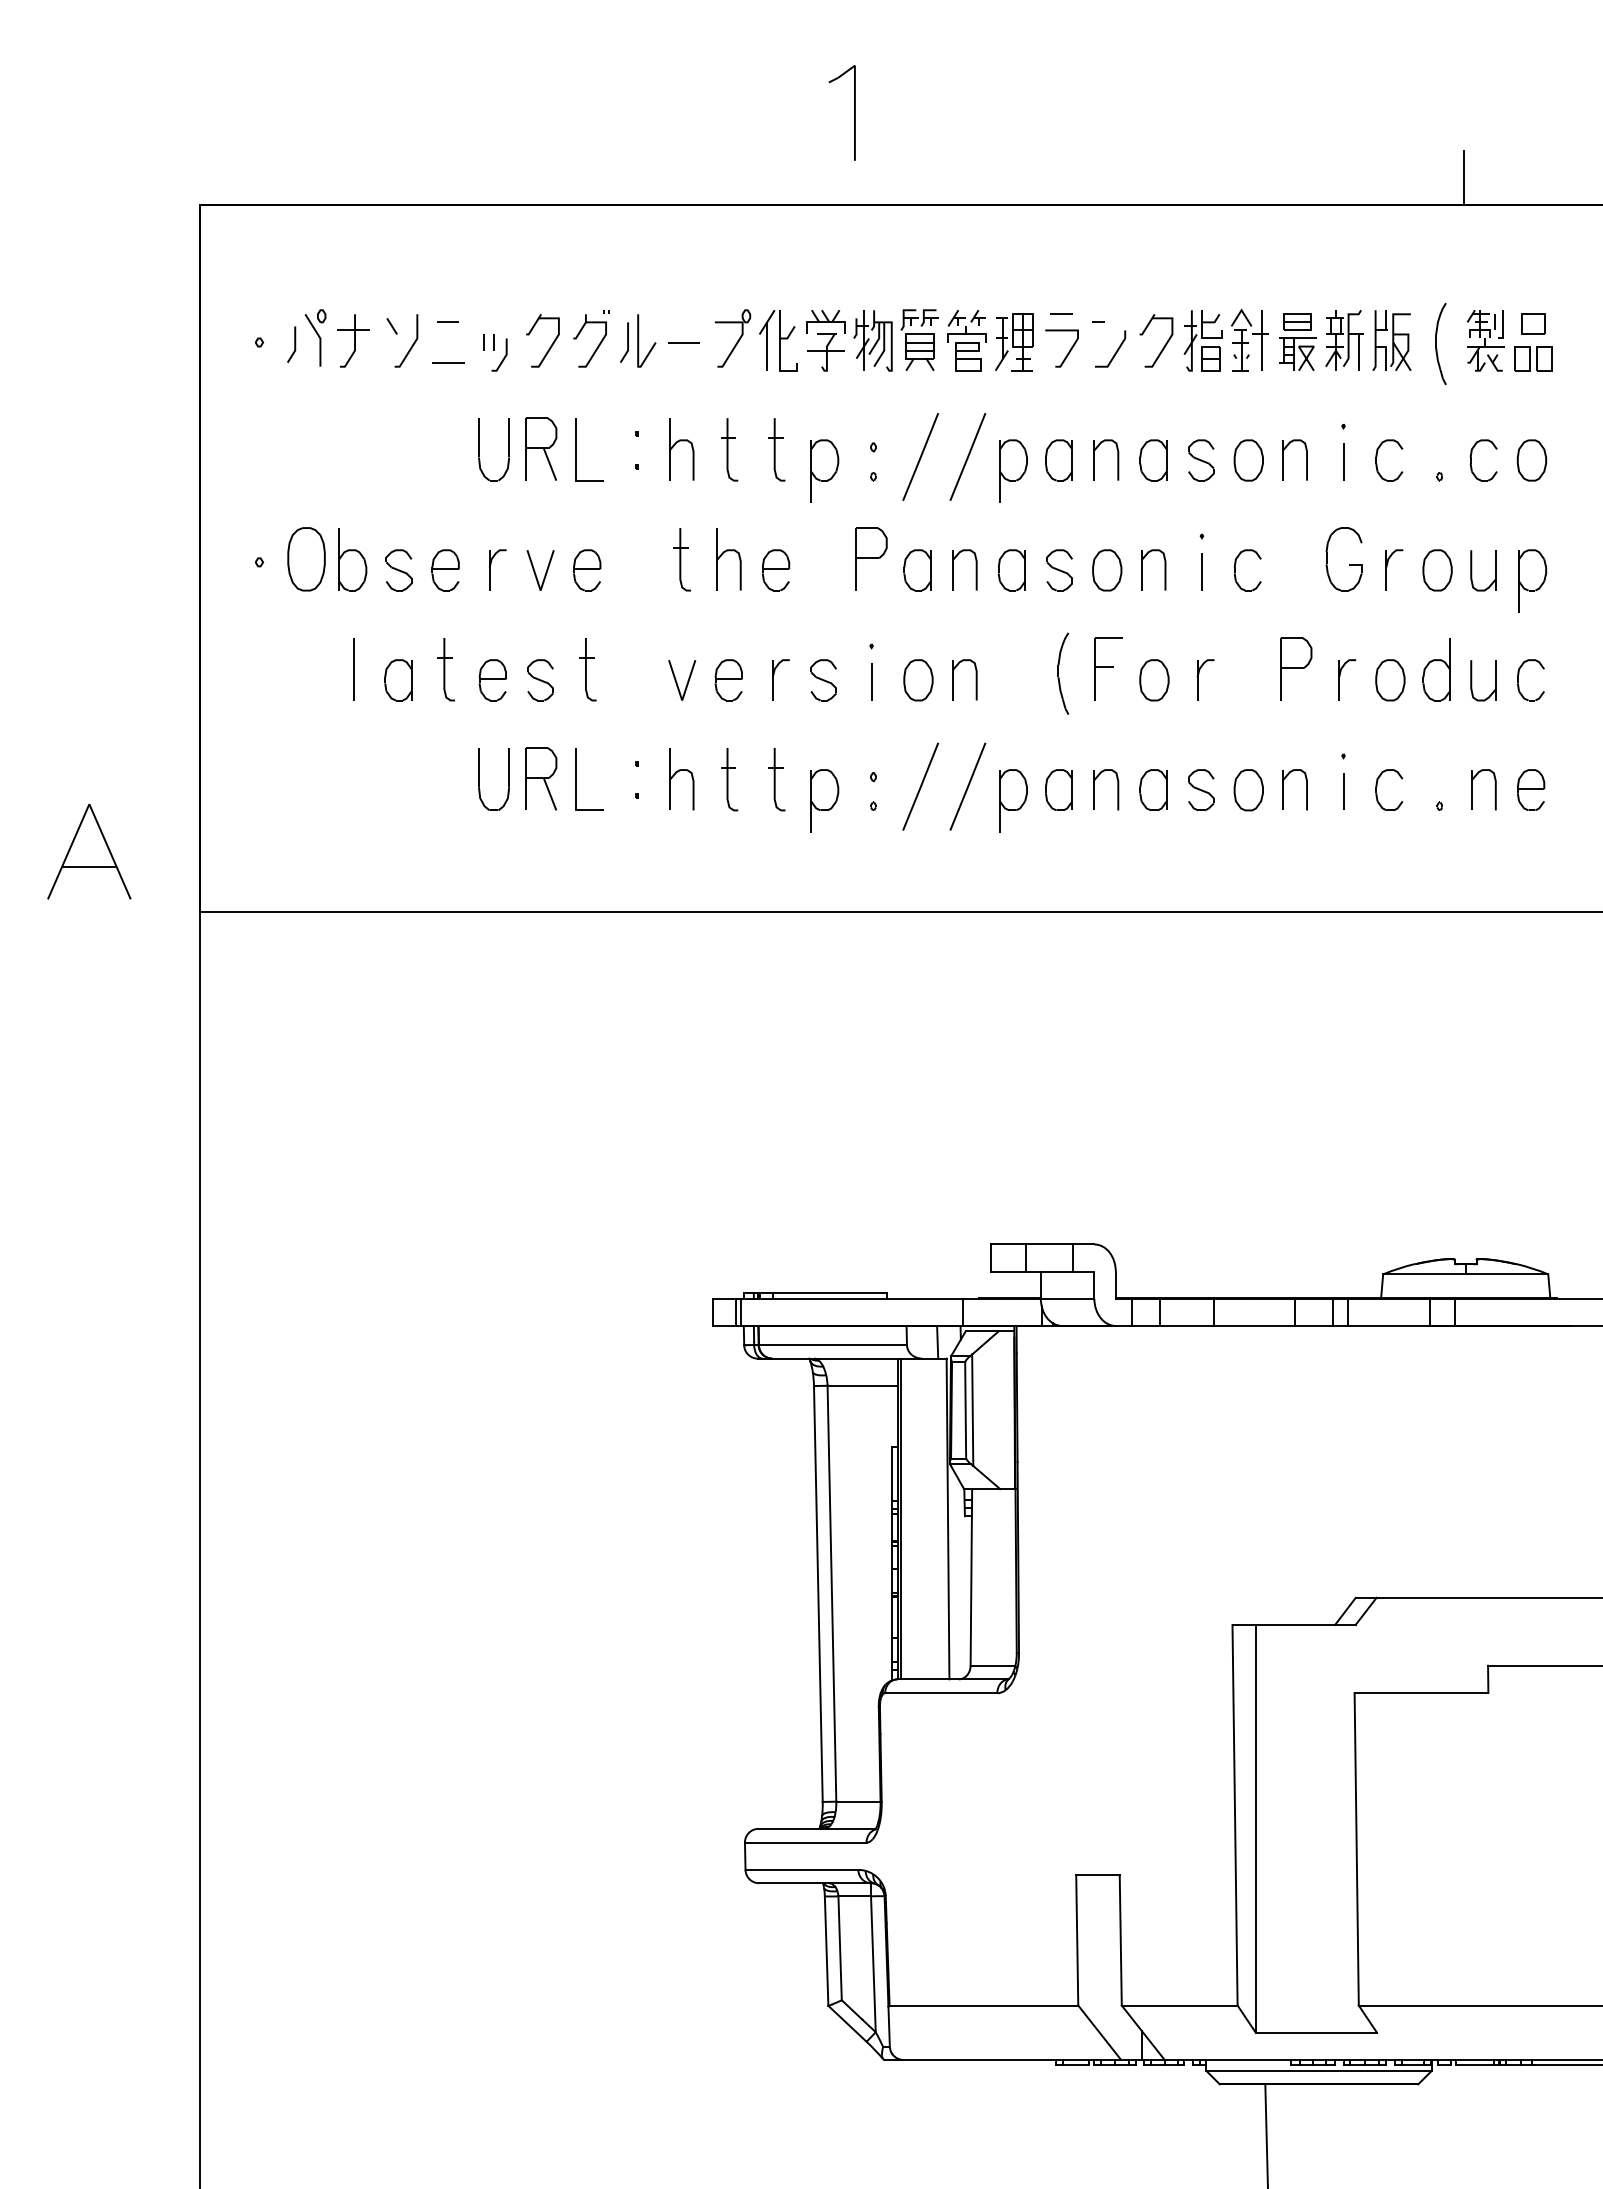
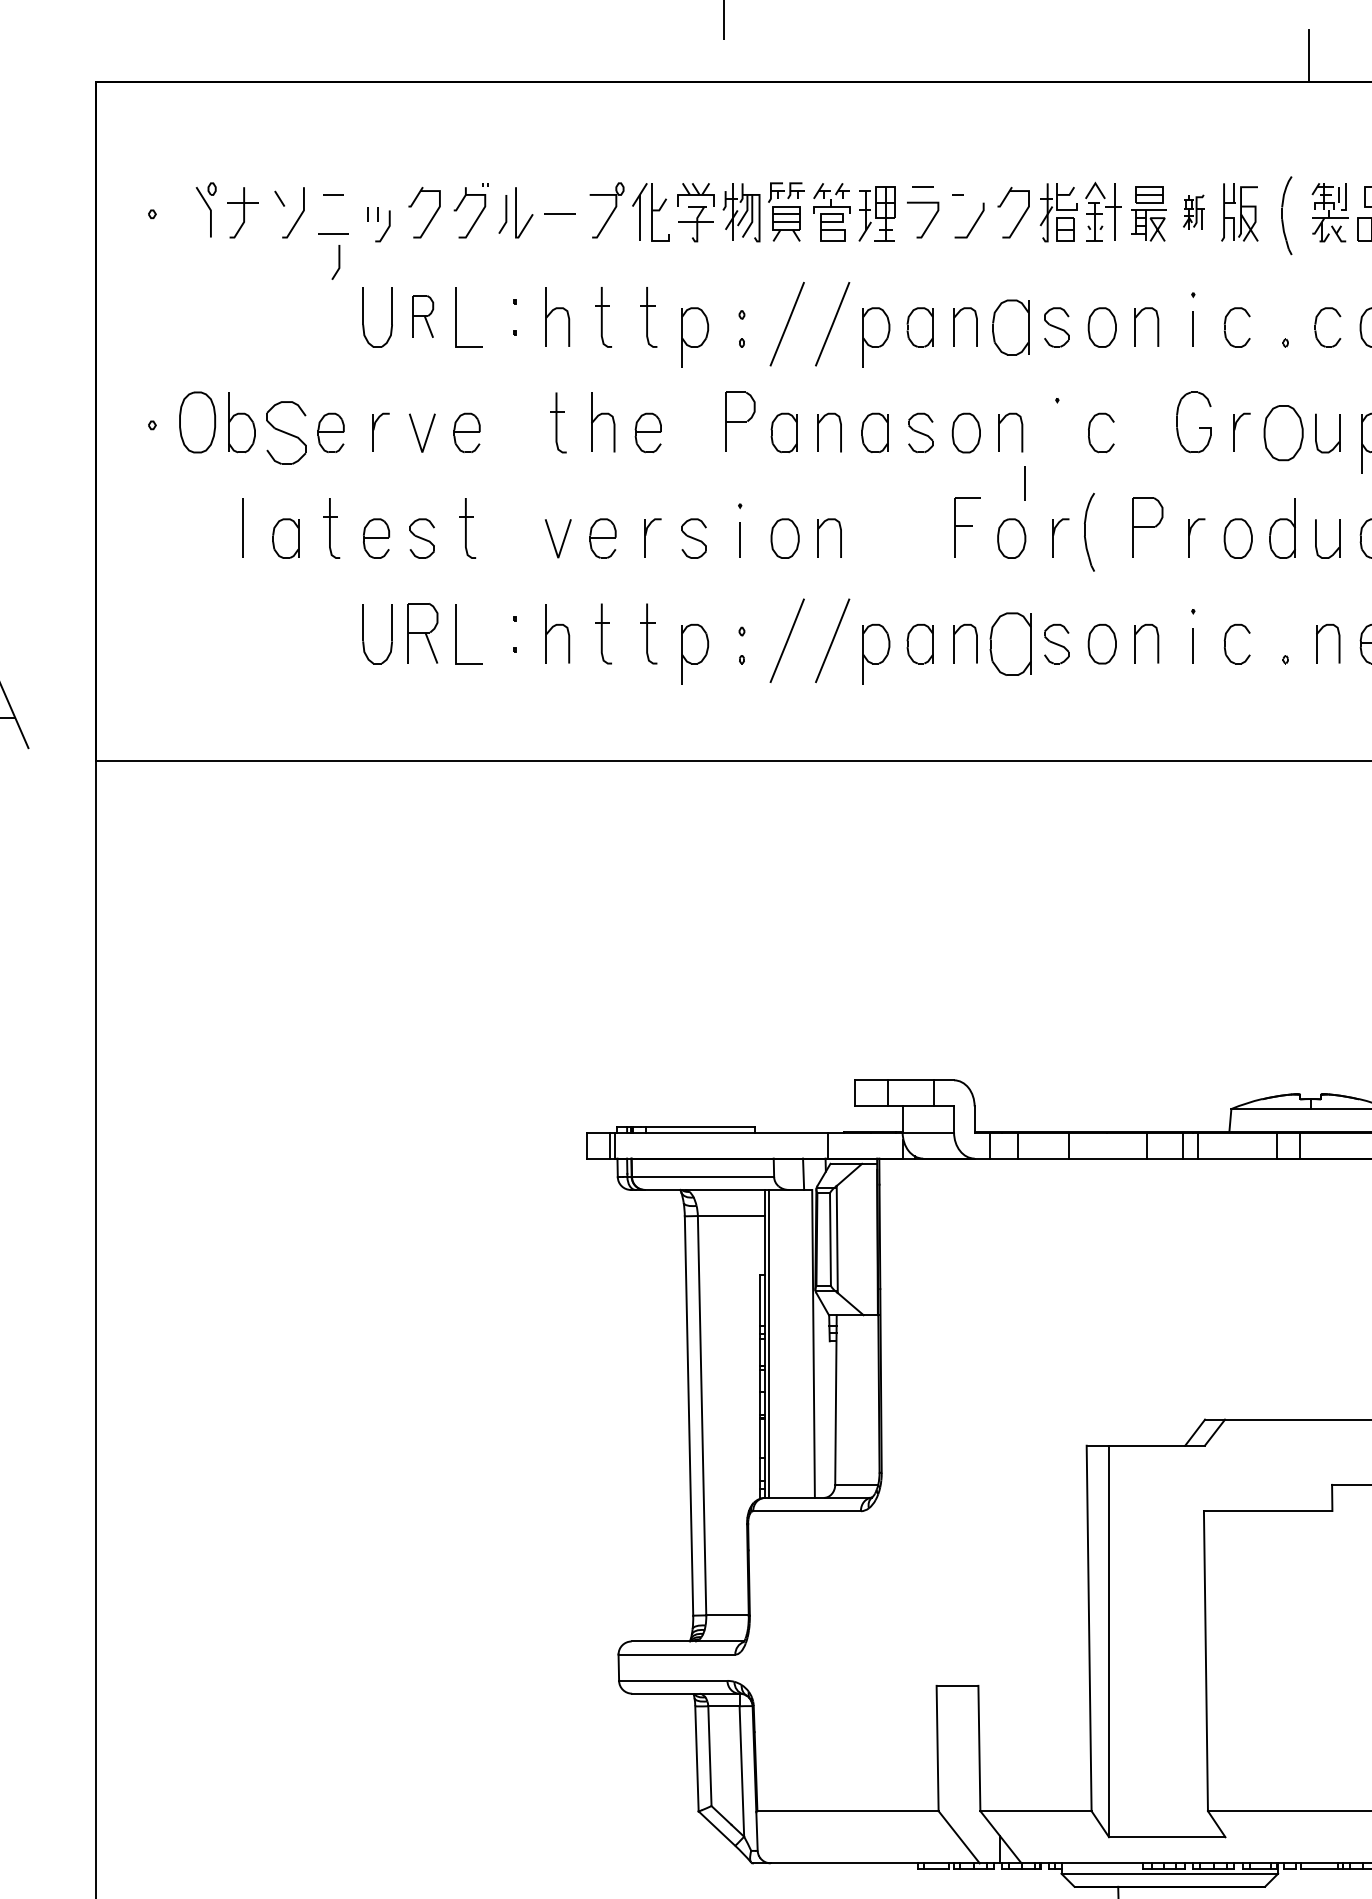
part: (1344, 340) -> (1194, 212), size x0.6
line: (294, 344) -> (338, 262), moved
part: (541, 448) -> (423, 316), size x0.7
part: (1153, 460) -> (1010, 327), size x1.4
part: (398, 570) -> (285, 433), size x1.6
part: (1437, 570) -> (1283, 433), size x1.4
line: (1201, 571) -> (1024, 483), moved
part: (1063, 673) -> (1089, 532), moved
part: (1153, 789) -> (1010, 643), size x1.6

